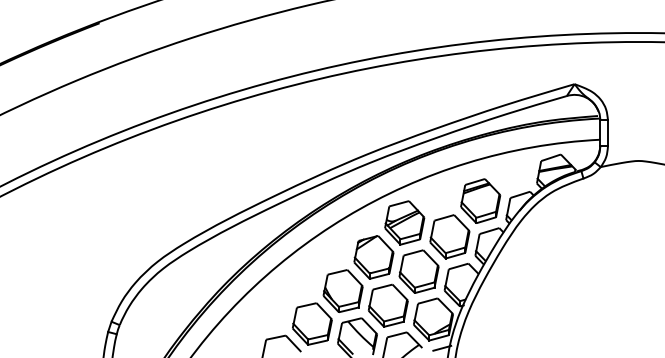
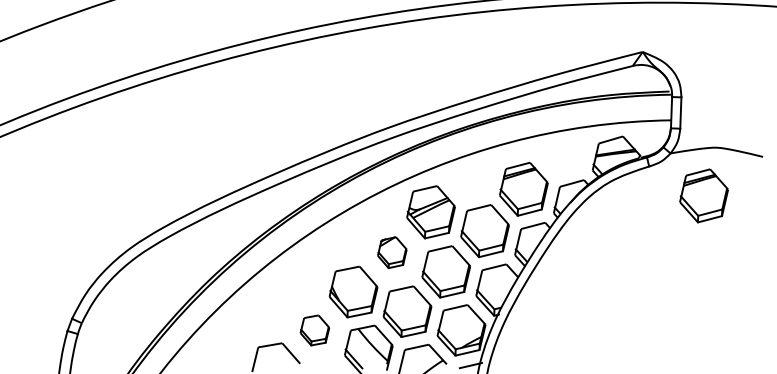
part: (629, 200) -> (703, 195), added
part: (373, 257) -> (391, 252), size x0.6
part: (312, 323) -> (315, 329), size x0.6

